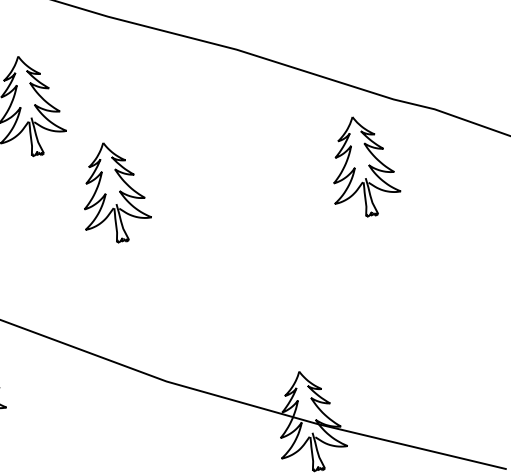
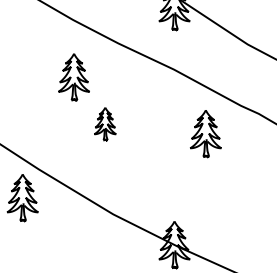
part: (361, 168) -> (205, 134), moved
part: (113, 193) -> (105, 124), size x0.7

